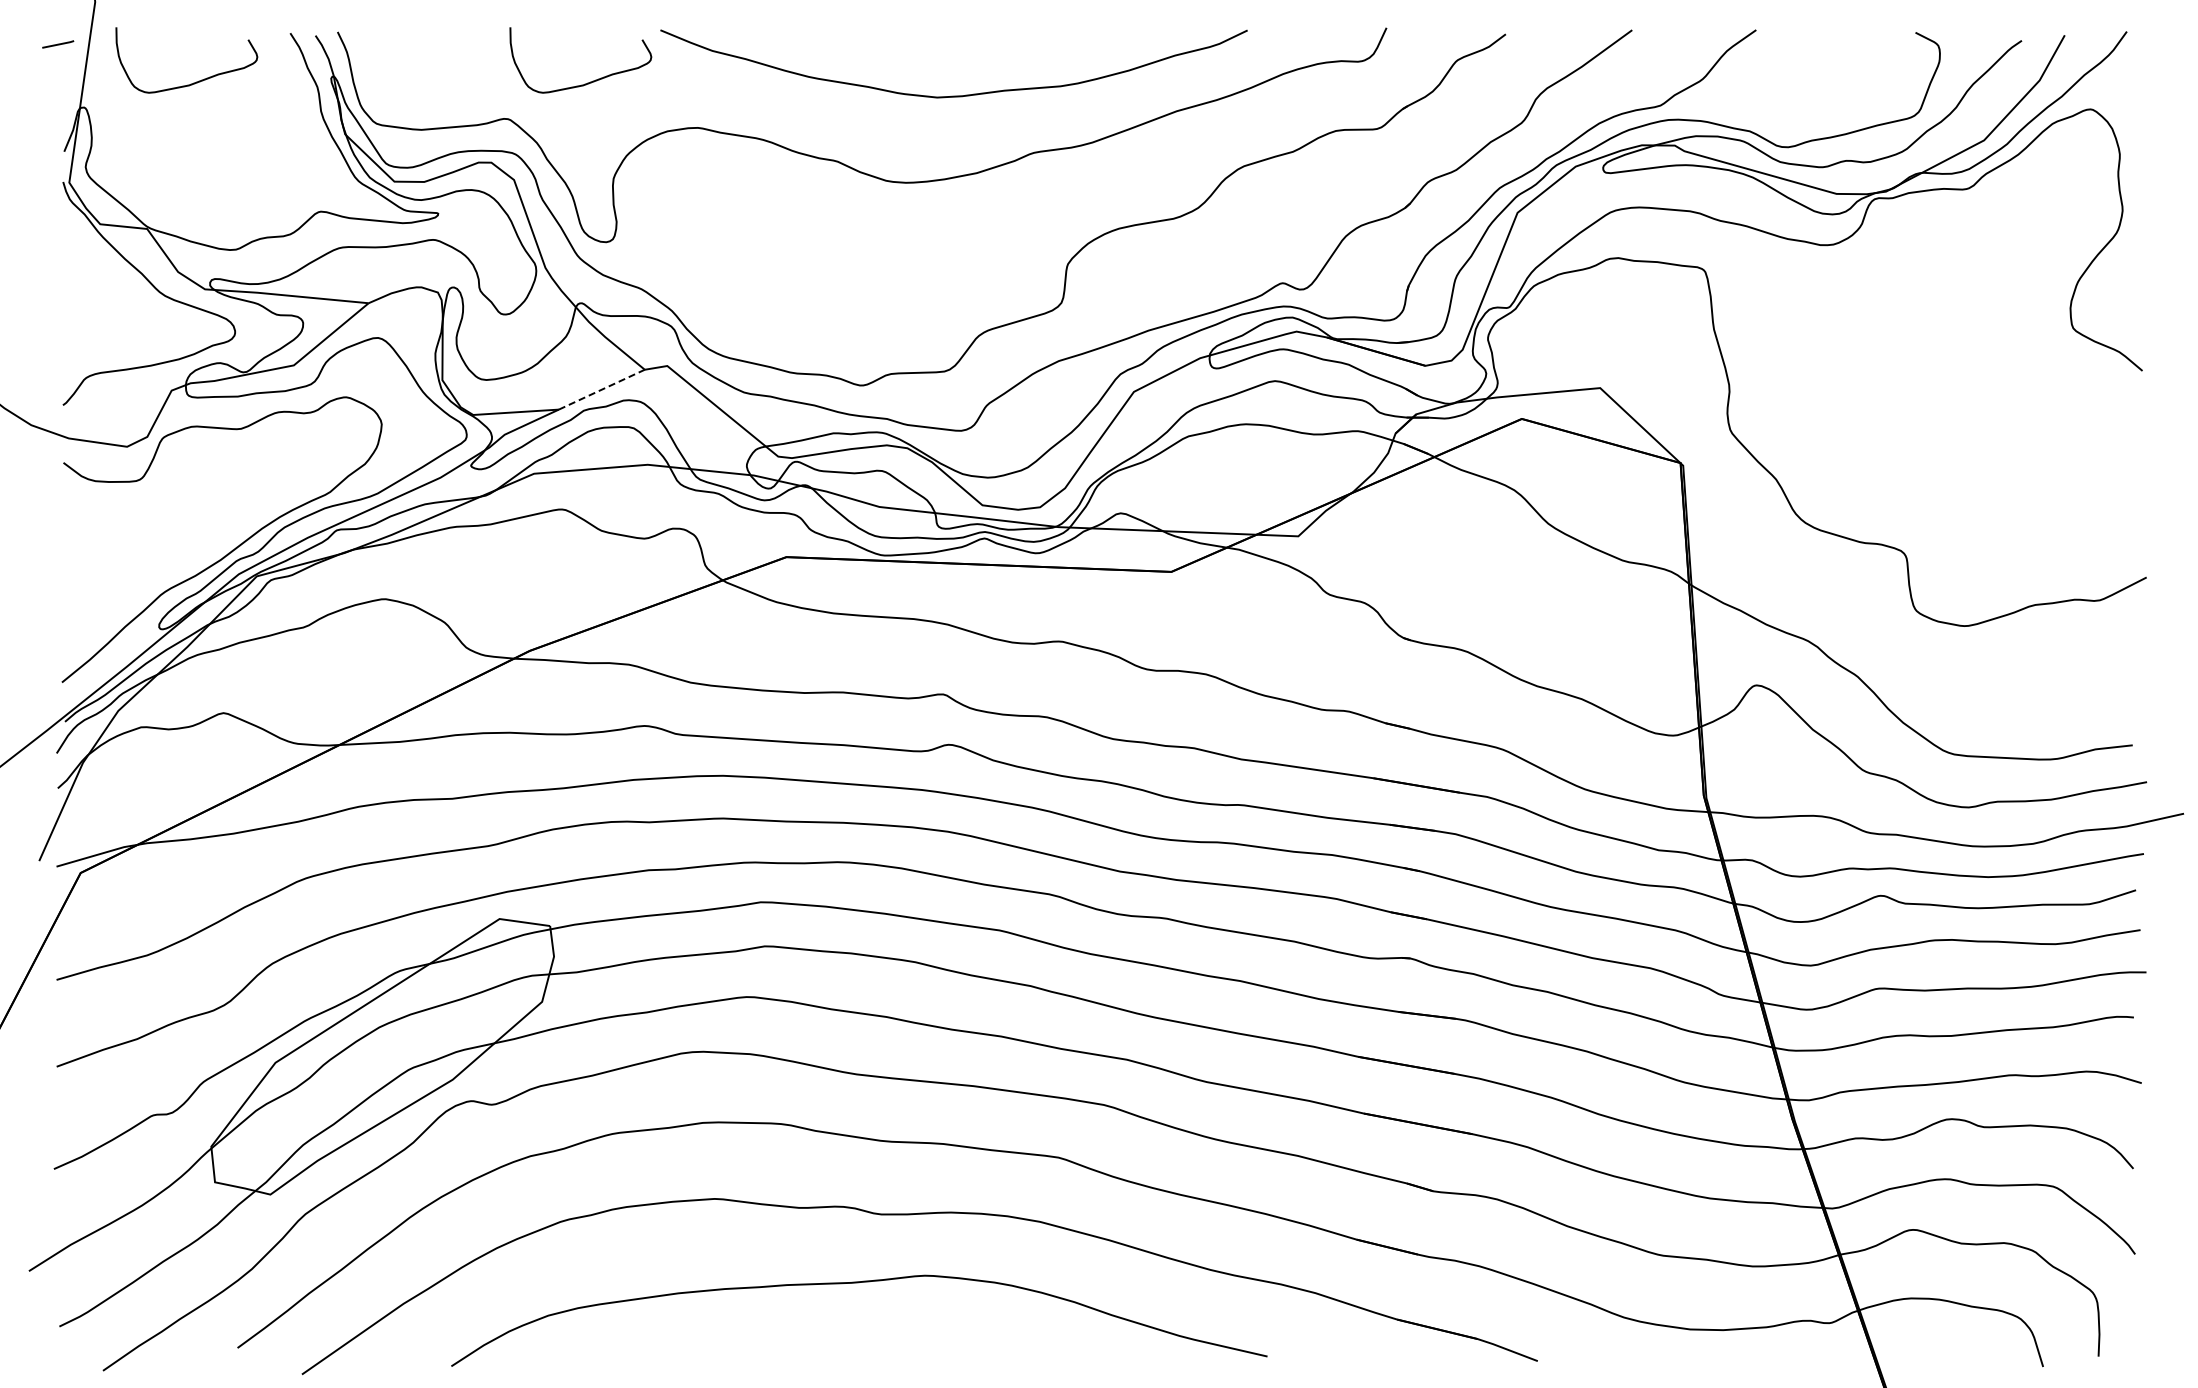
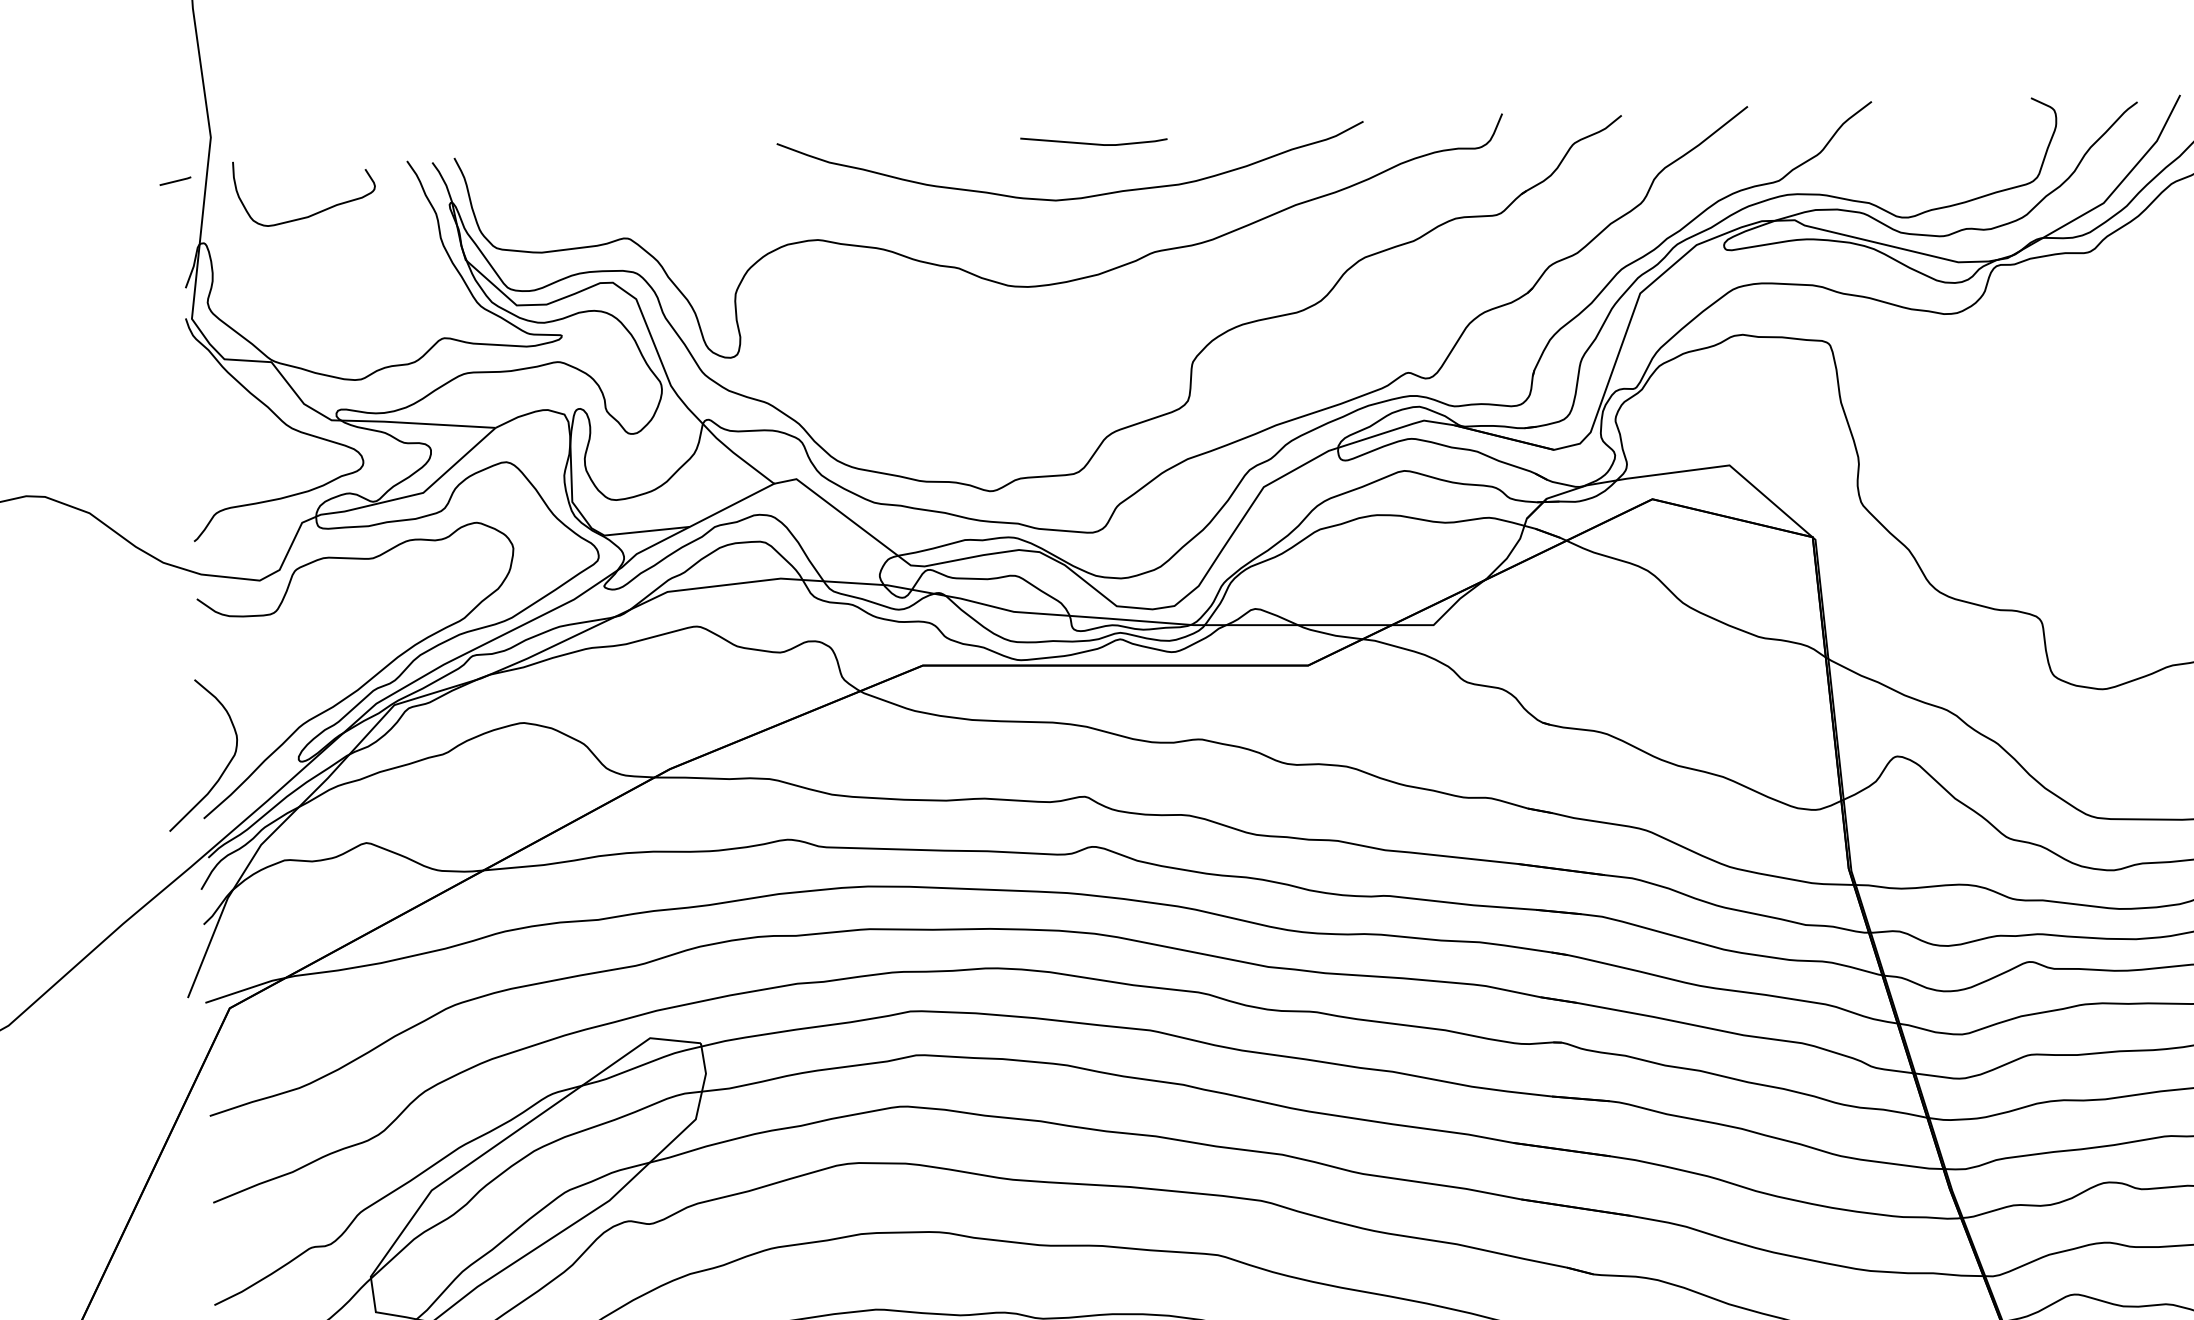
line: (977, 41) -> (1094, 142), added
curve: (587, 82) -> (705, 198), removed
line: (602, 389) -> (732, 505), dashed -> solid
curve: (84, 633) -> (224, 768), added

